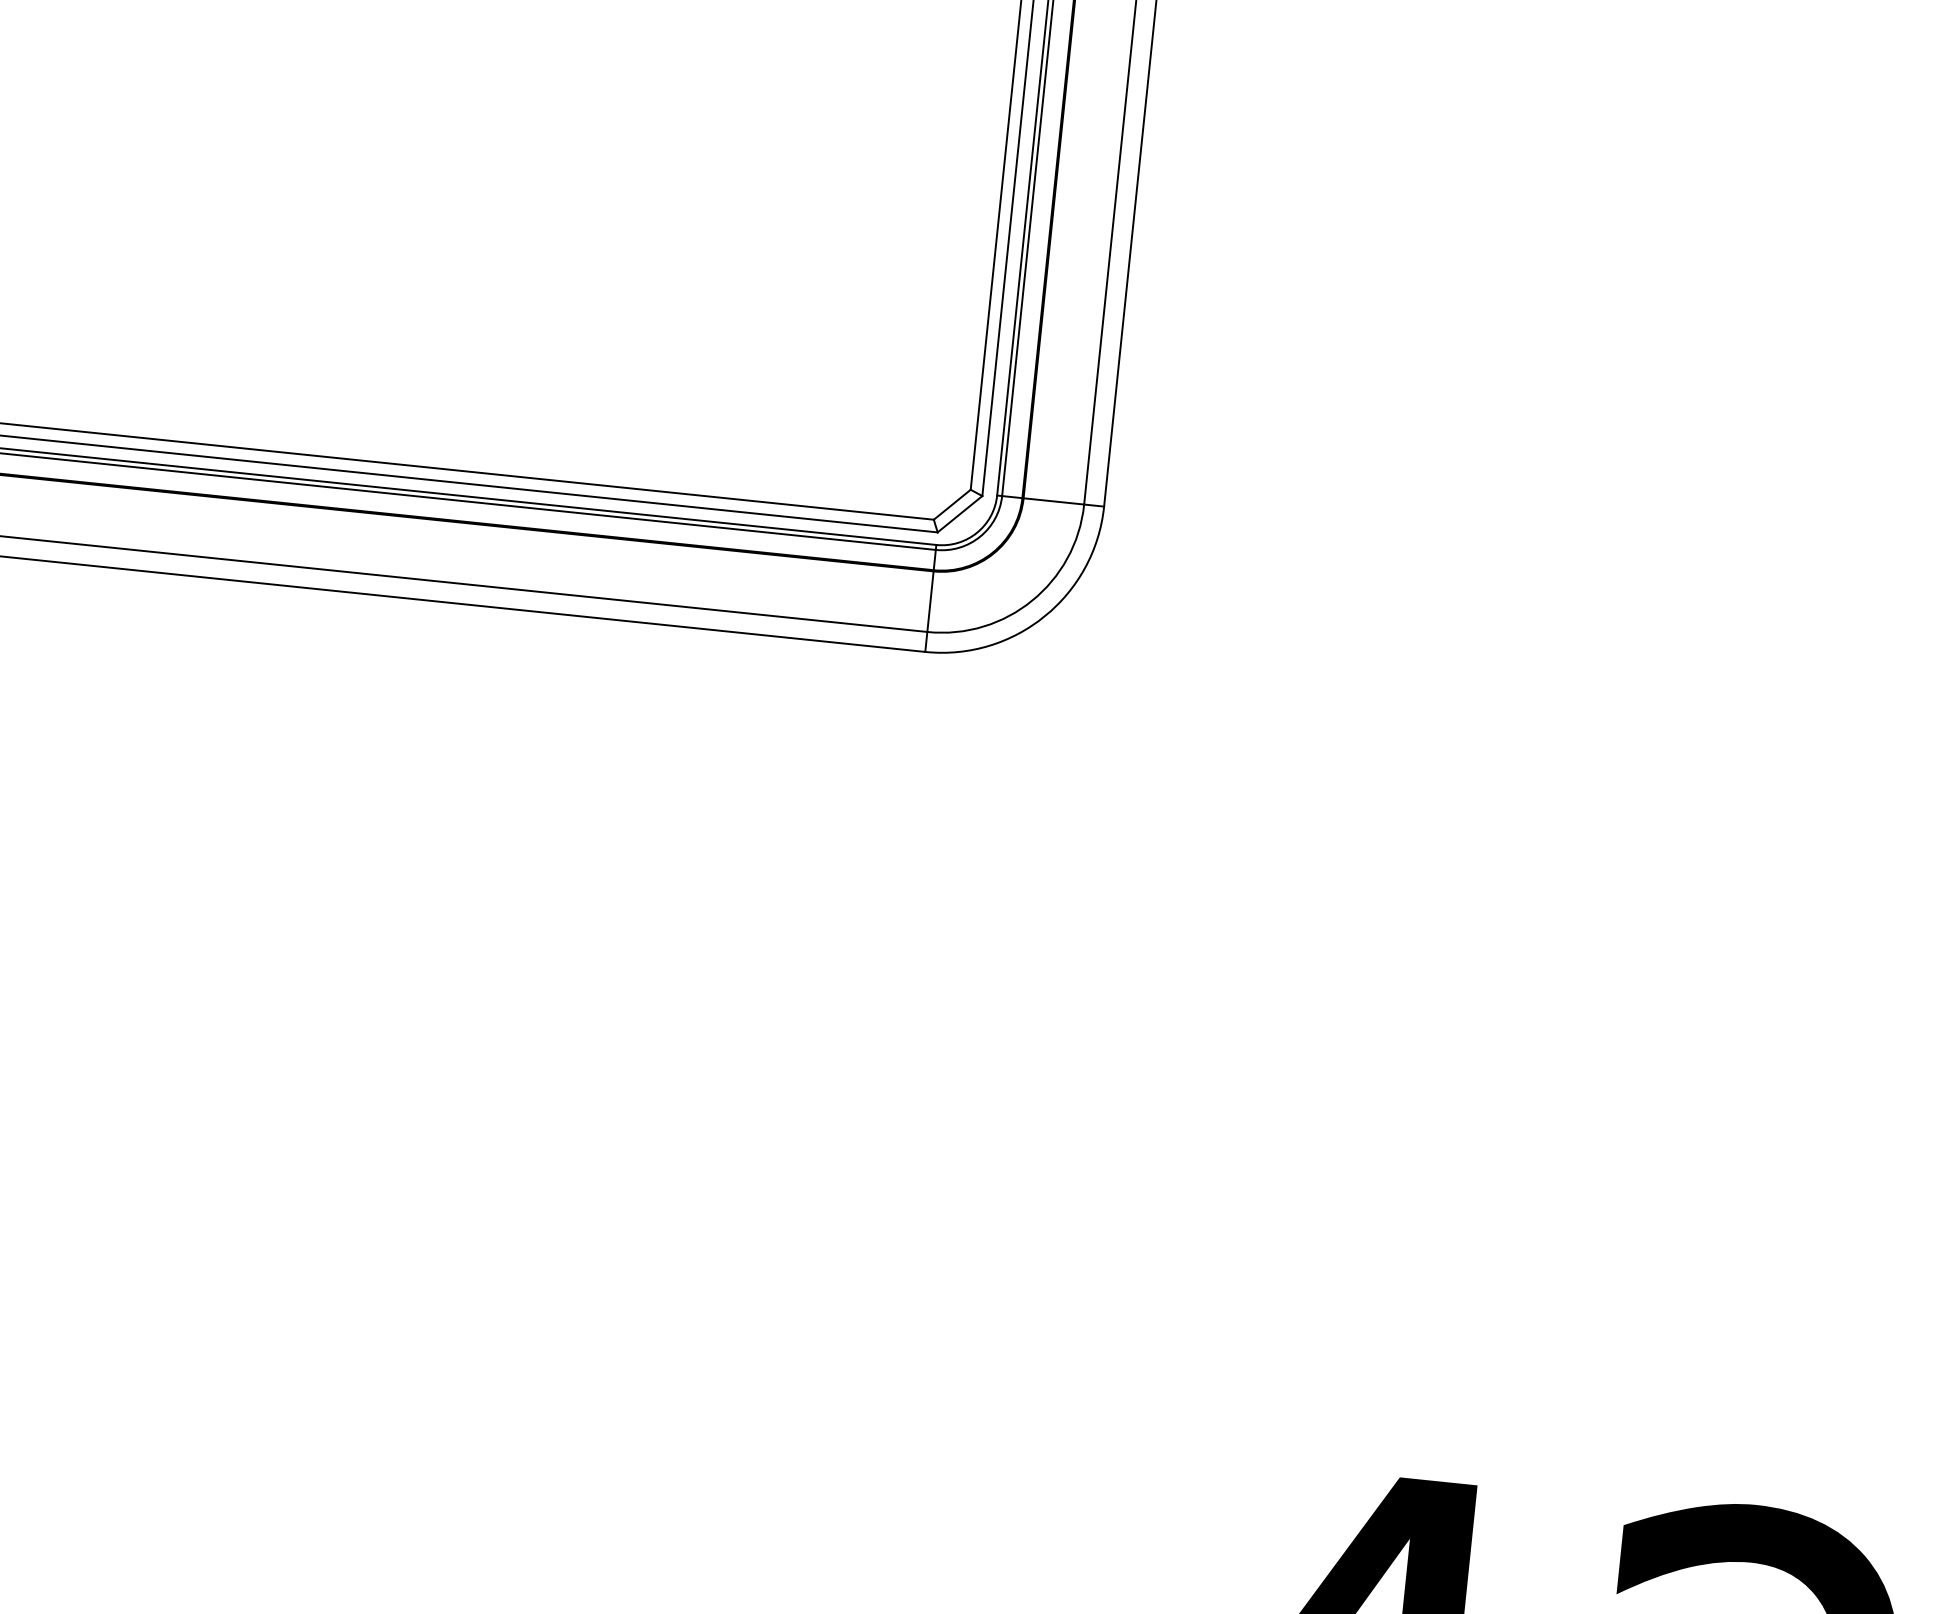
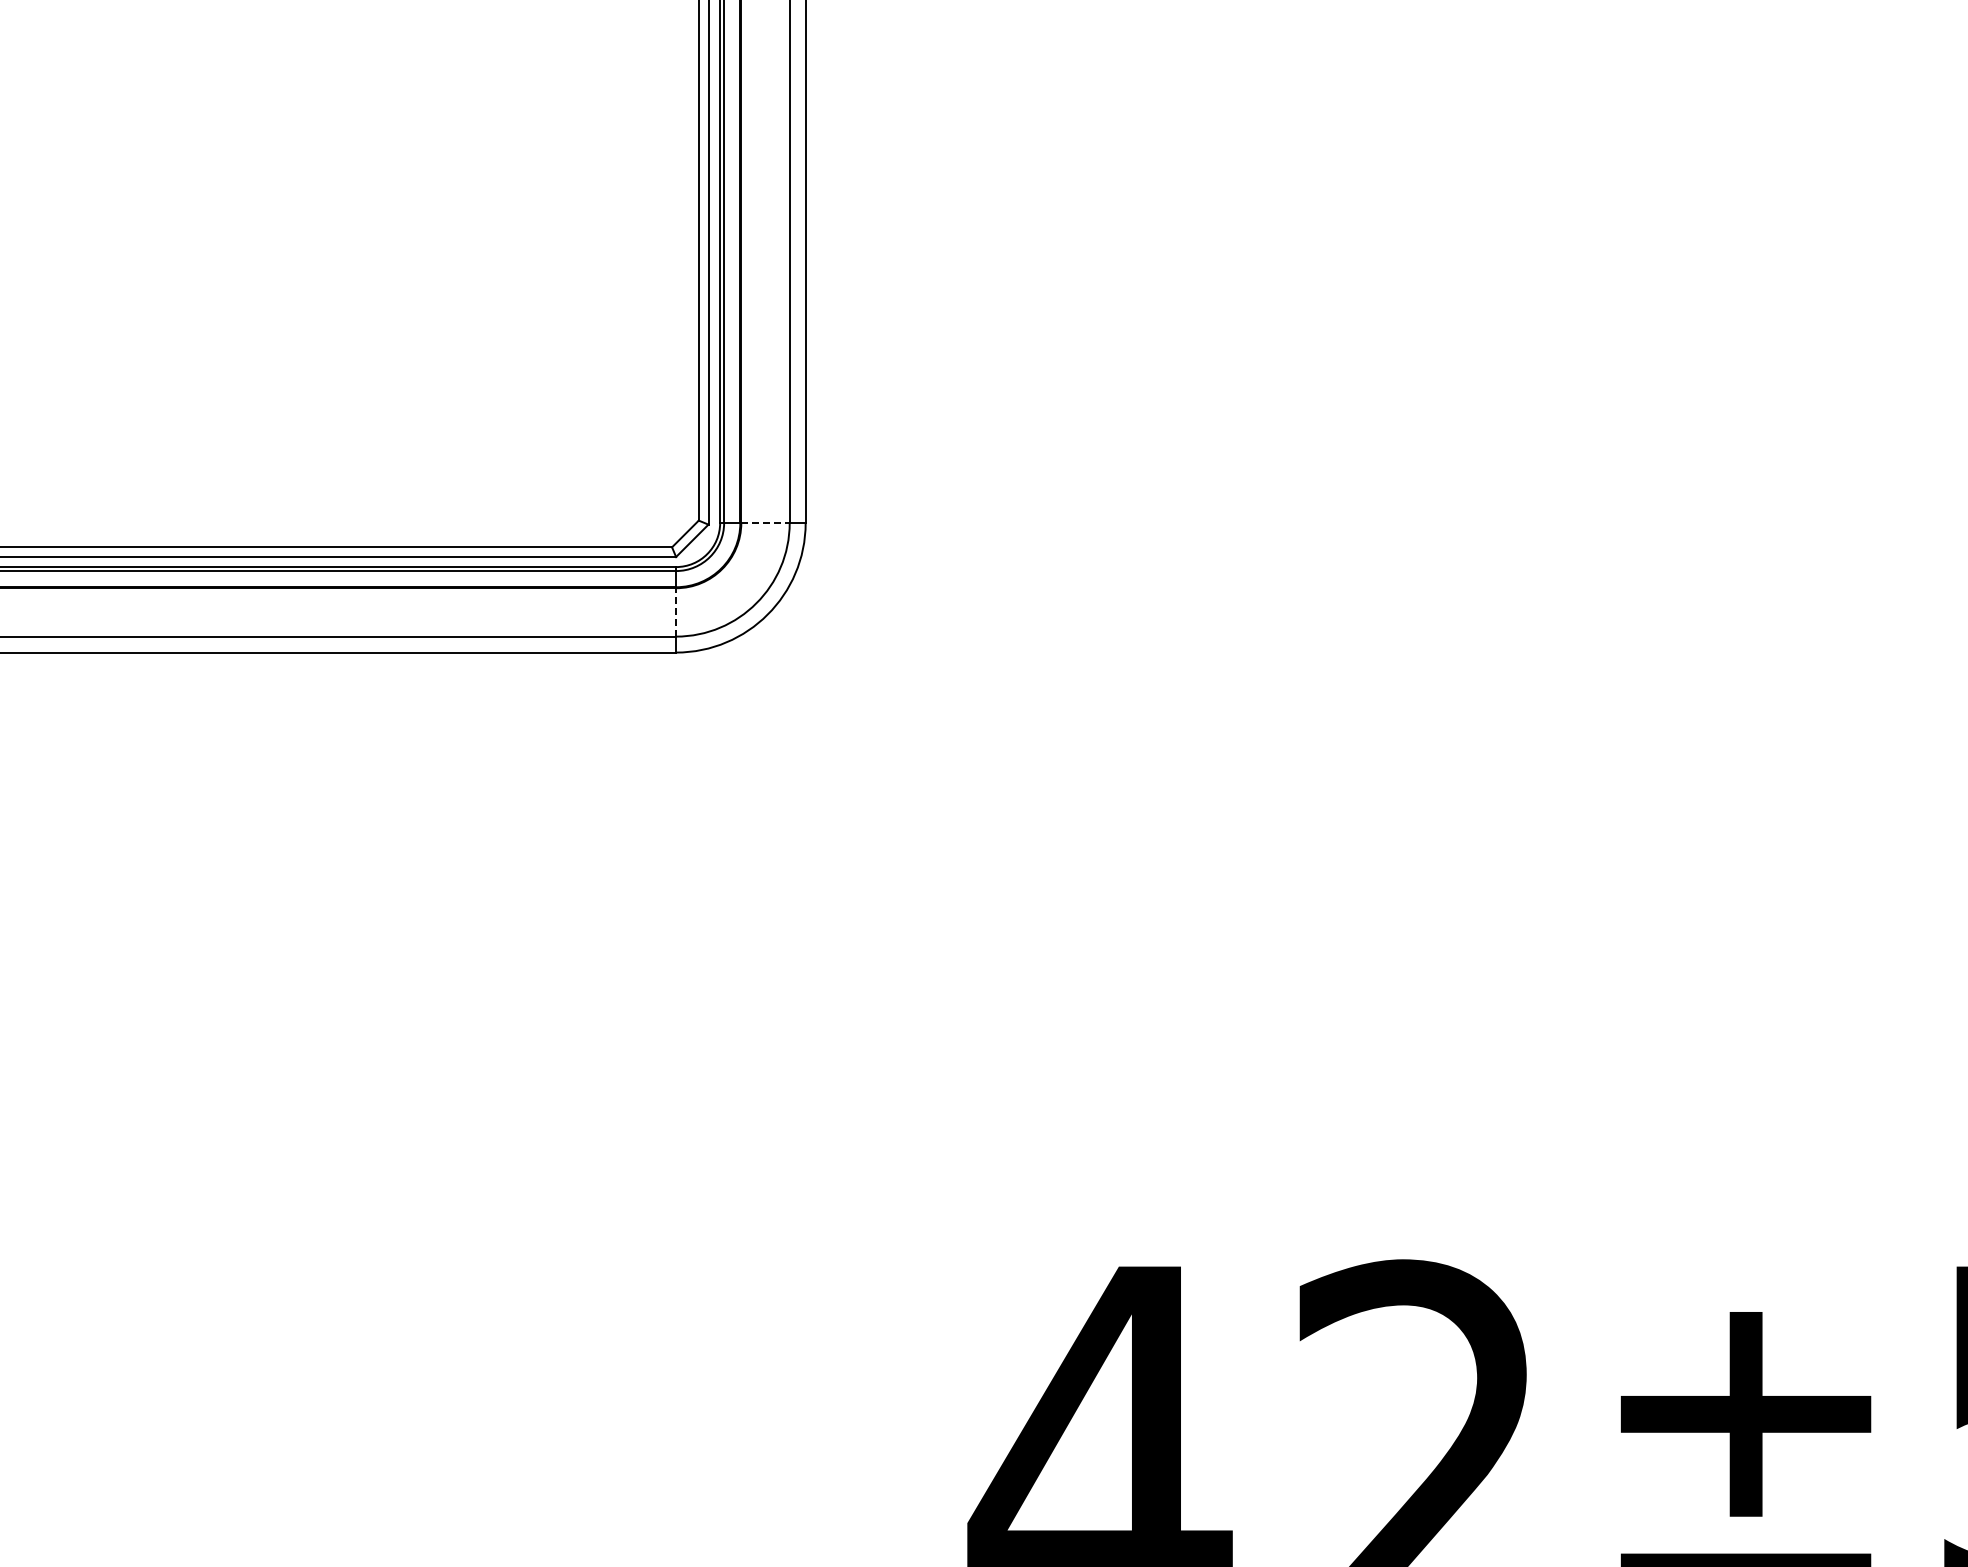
line: (1055, 502) -> (766, 523), solid -> dashed
line: (931, 600) -> (676, 611), solid -> dashed

